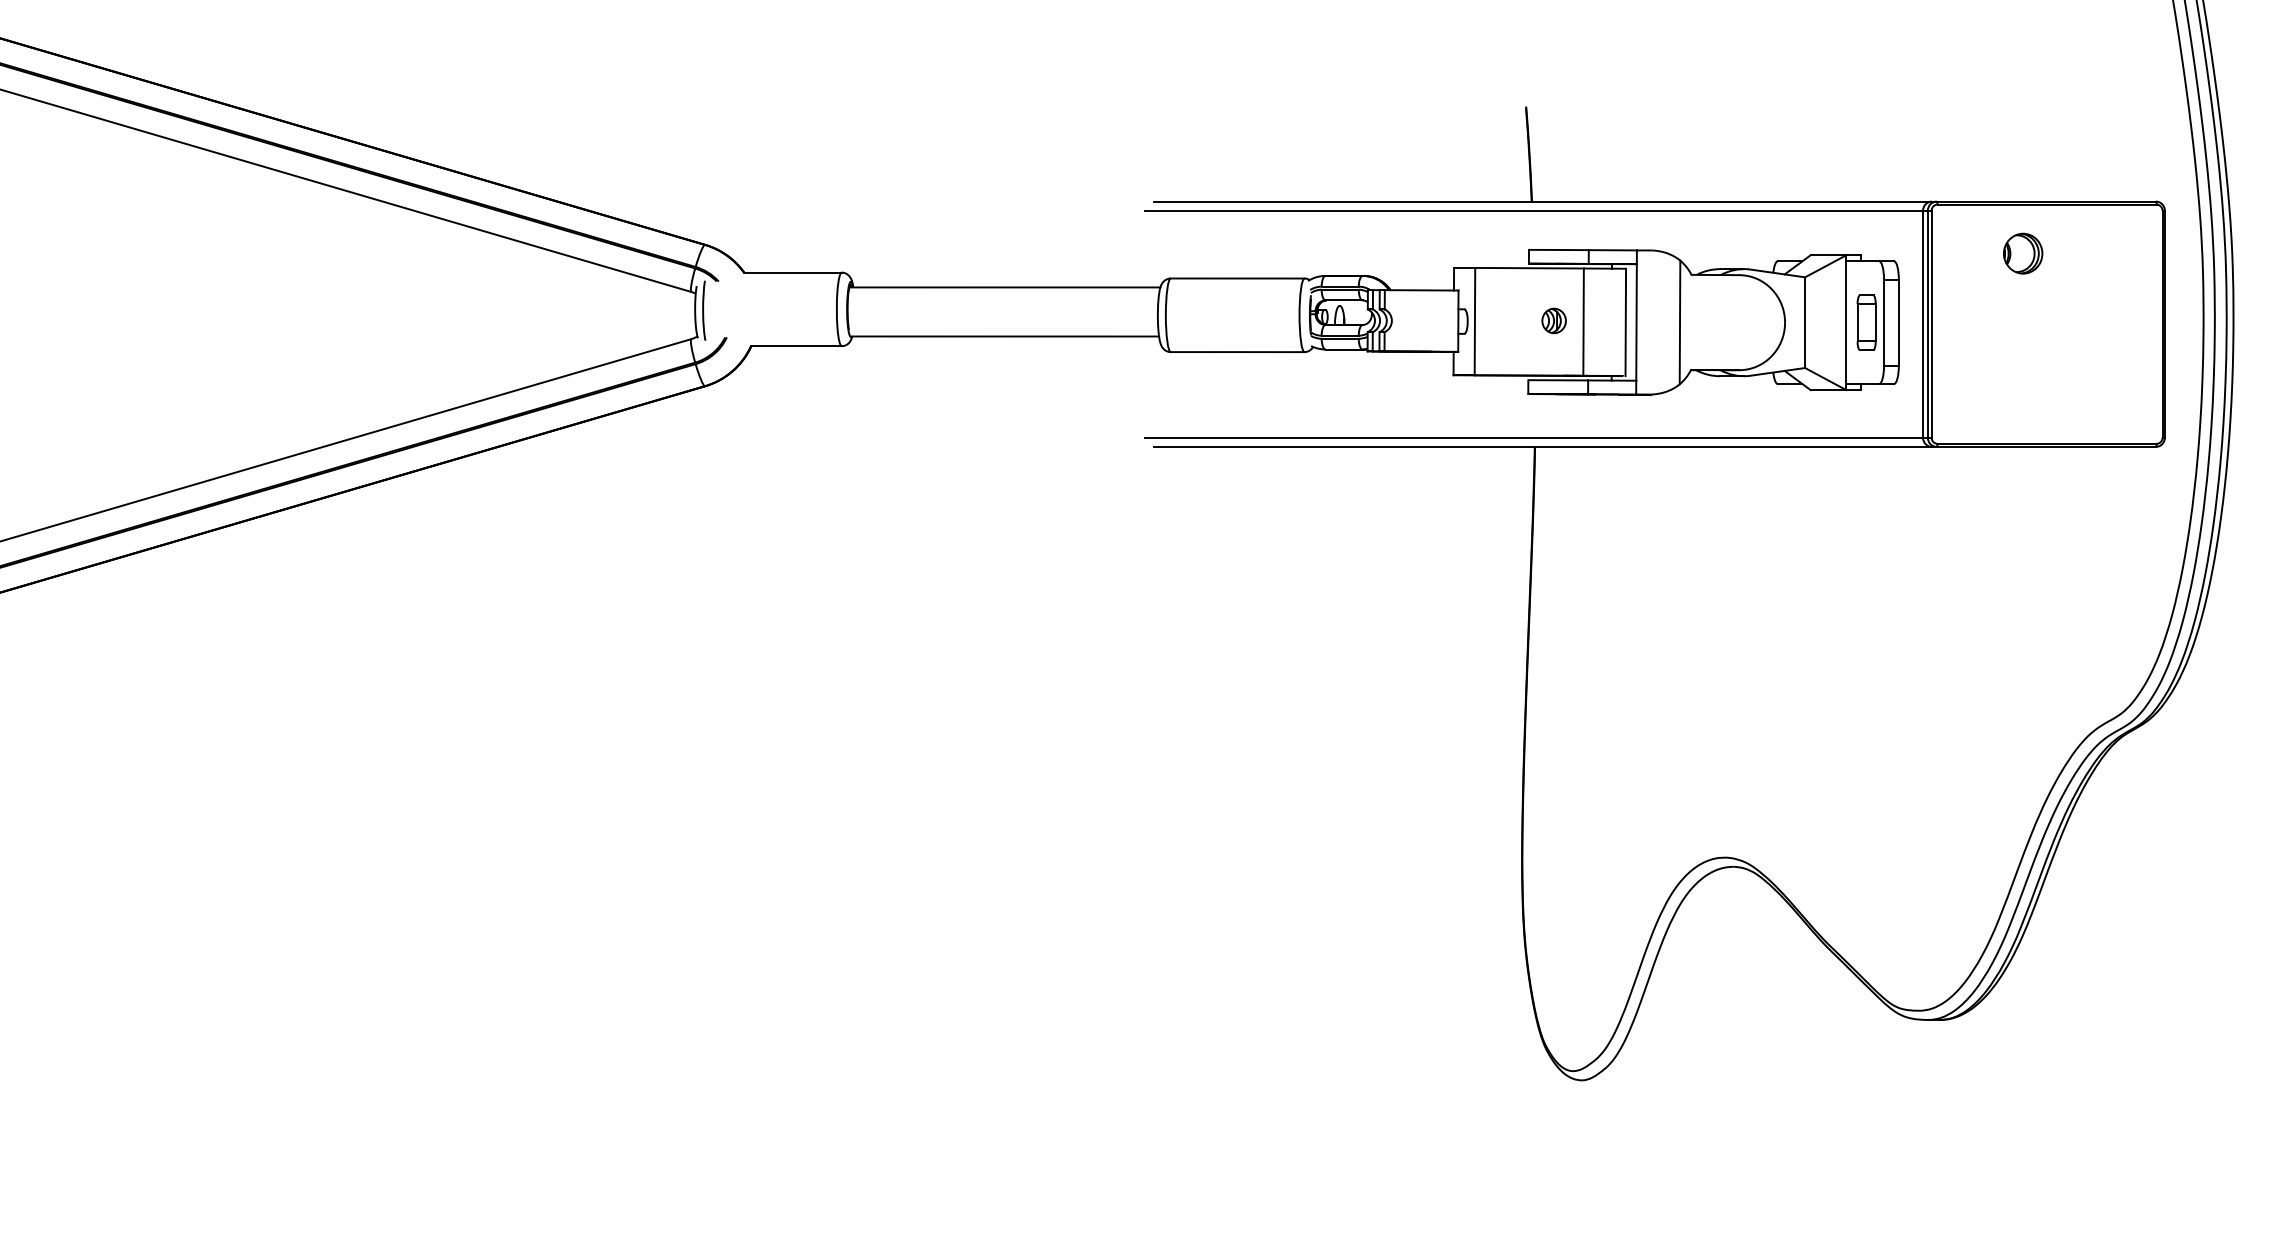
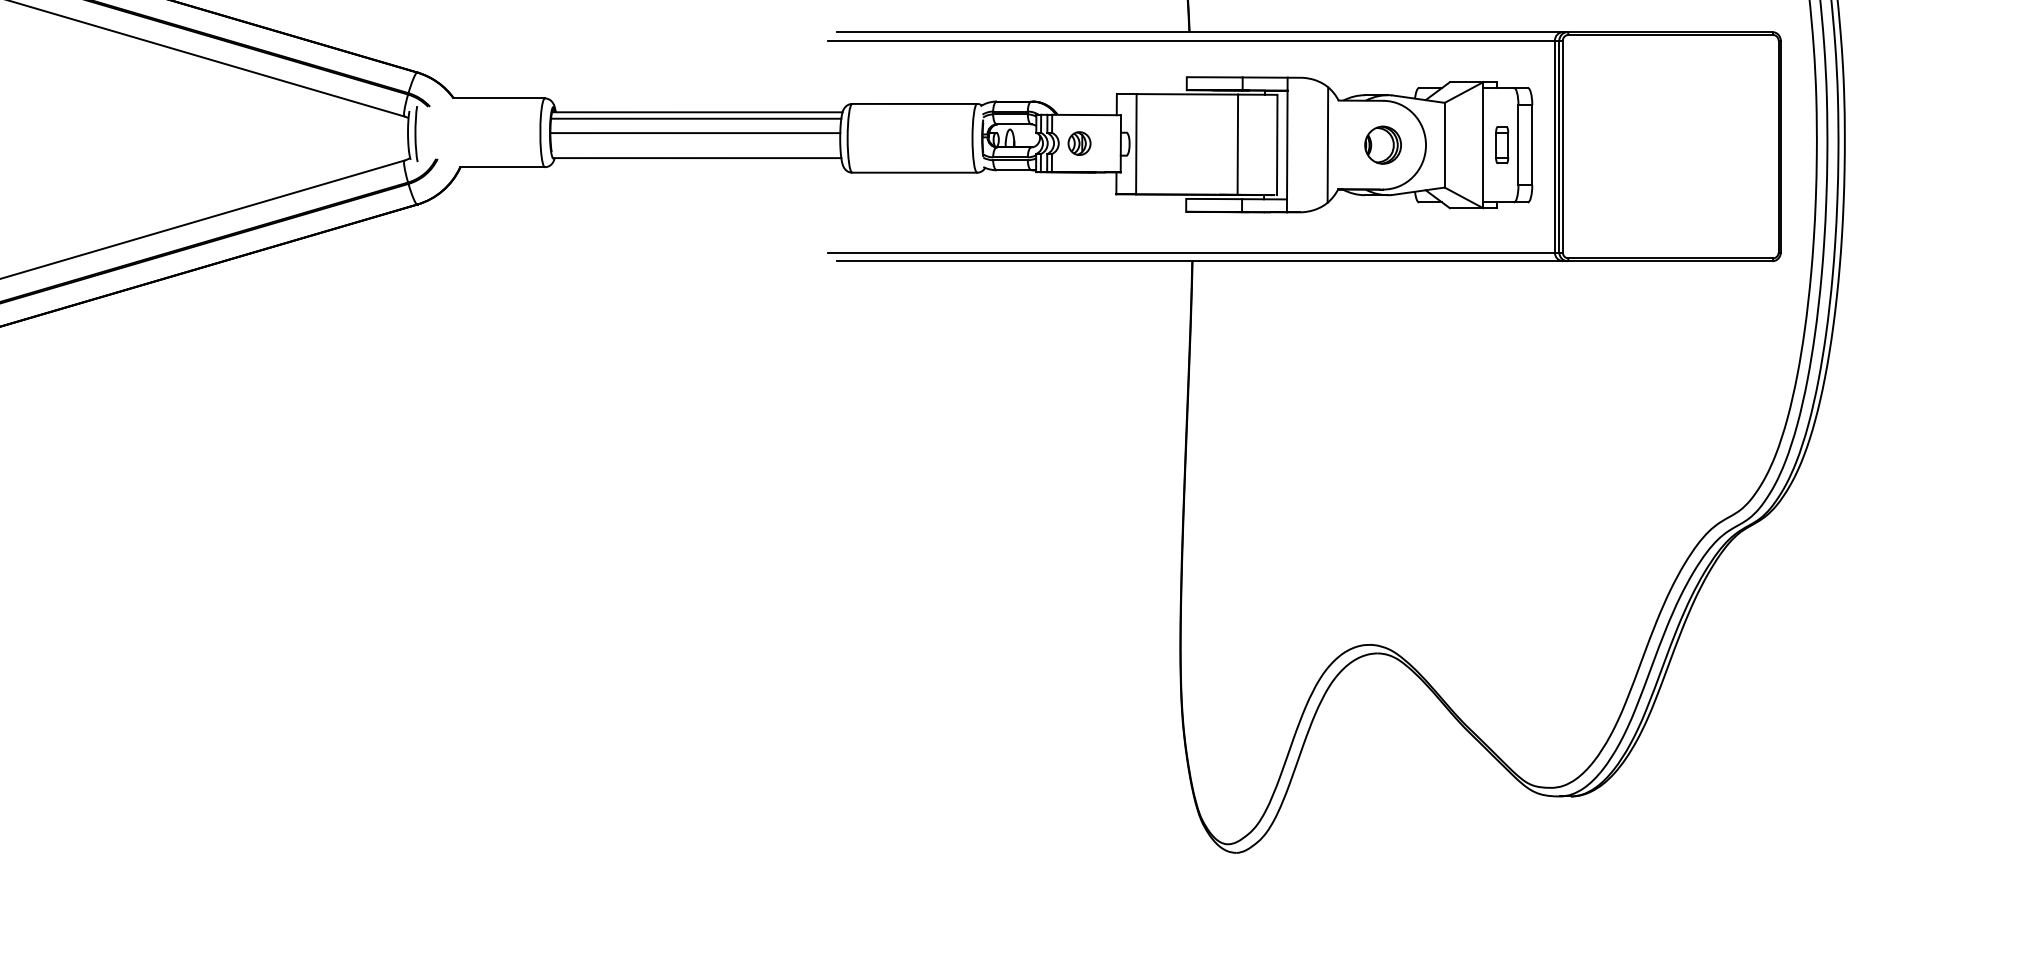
part: (2023, 253) -> (1383, 145), moved
line: (1003, 294) -> (696, 118), added
line: (1002, 309) -> (695, 132), added
part: (1553, 320) -> (1078, 143), moved
part: (1866, 322) -> (1502, 145), size x0.71

